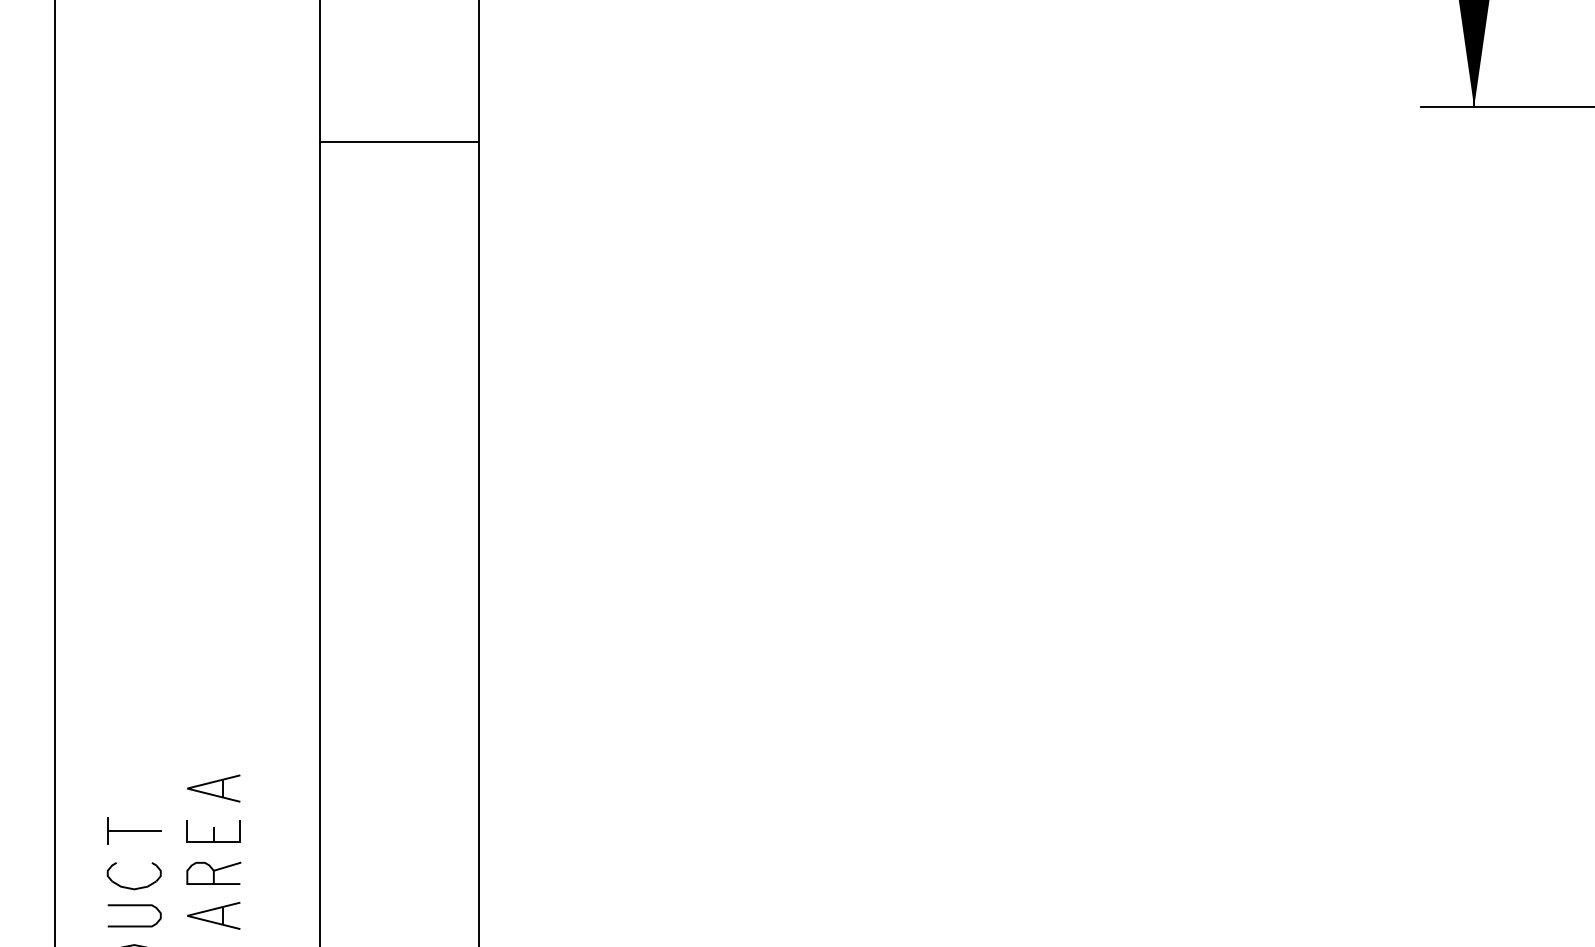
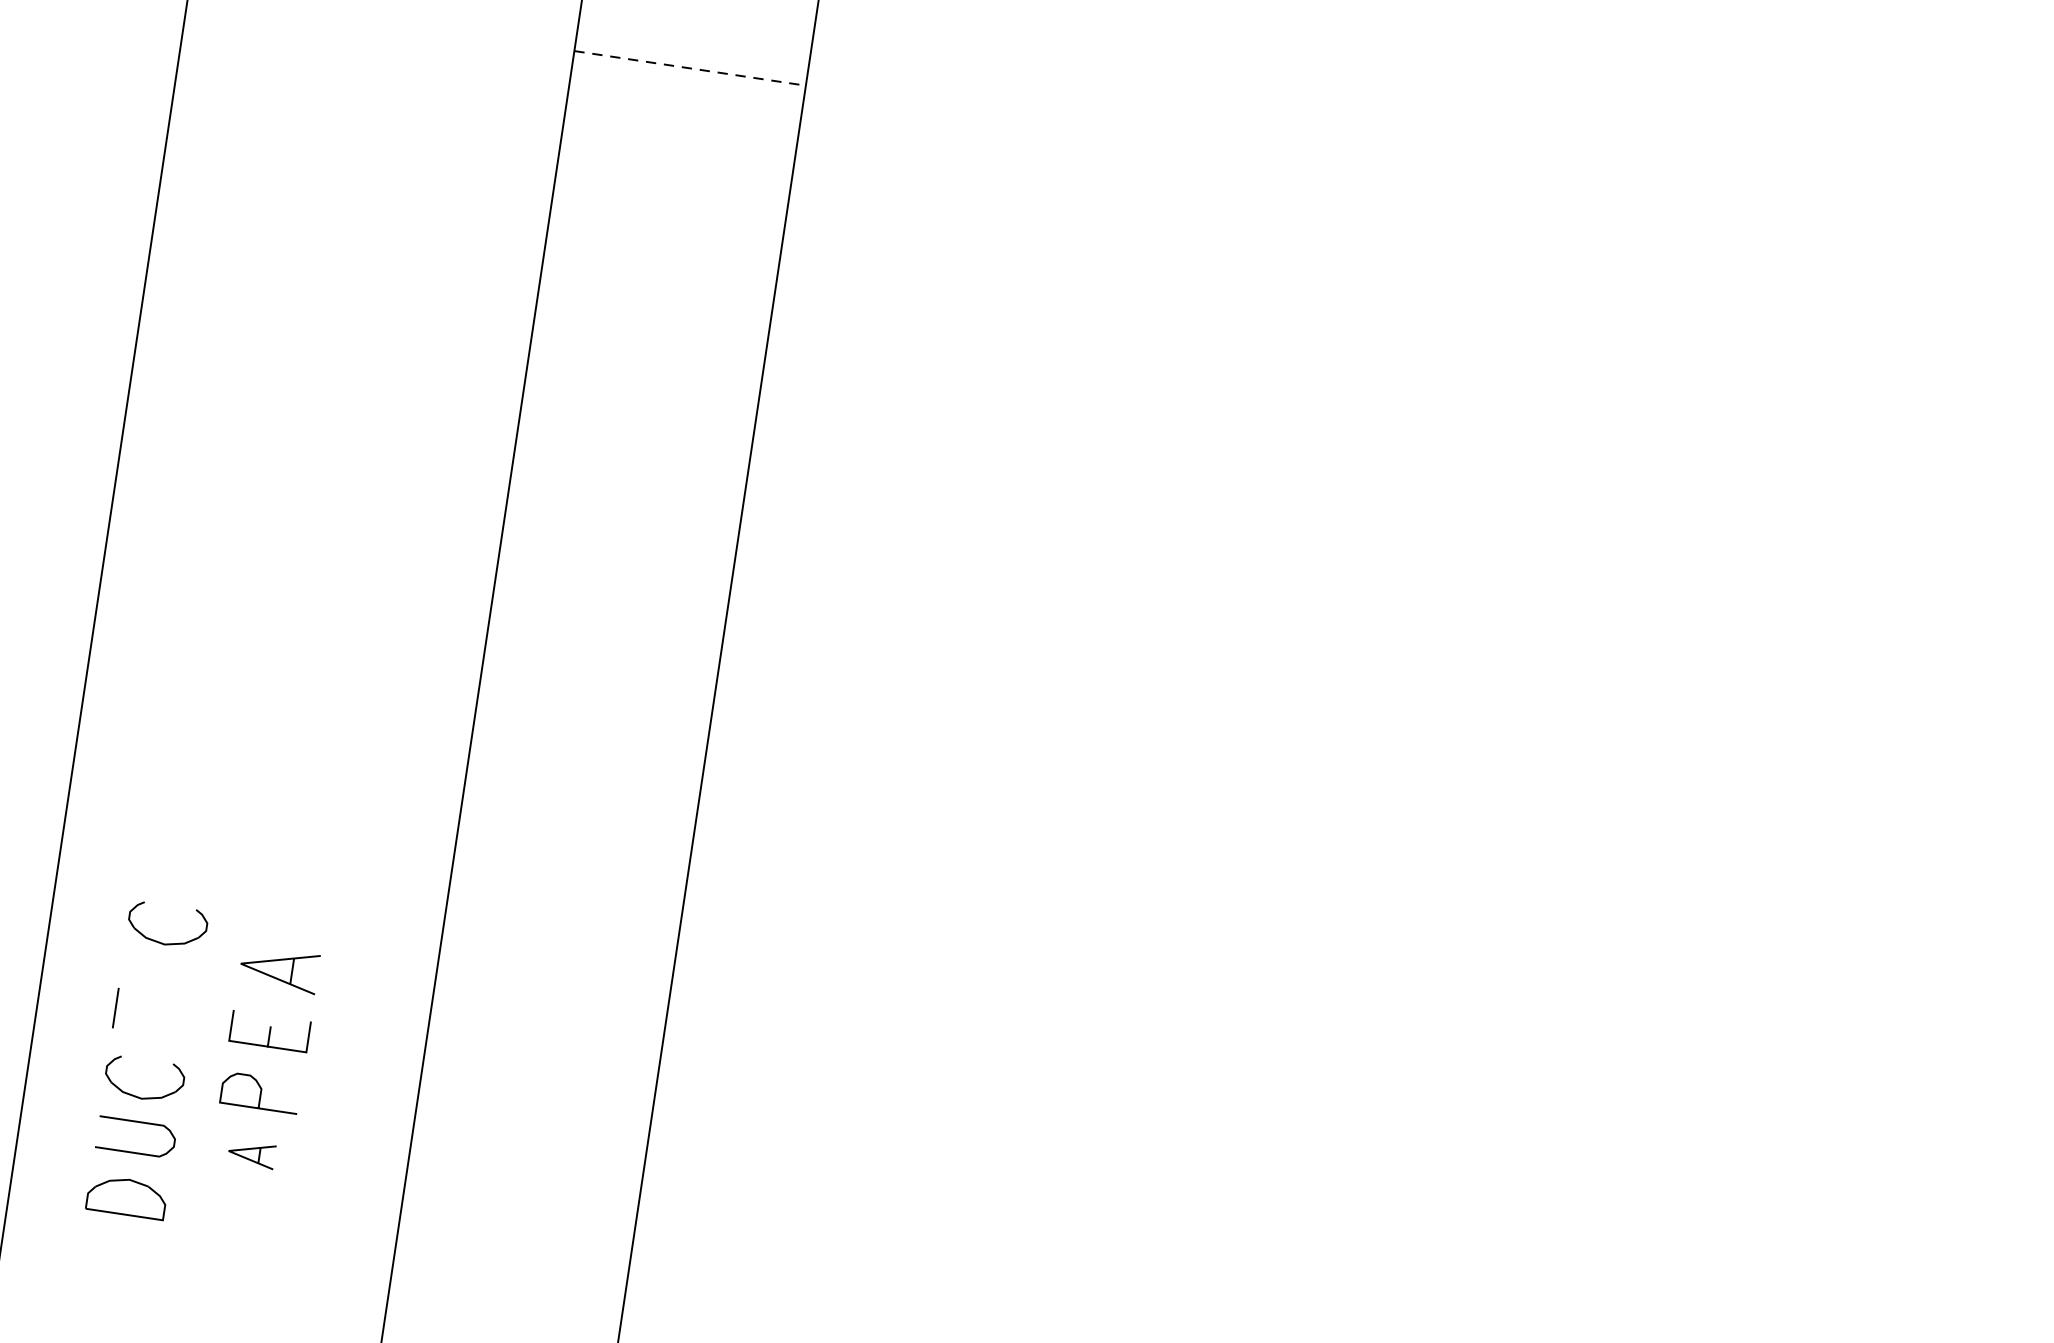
line: (399, 141) -> (690, 68), solid -> dashed
part: (131, 781) -> (161, 941), added
line: (133, 831) -> (153, 1014), removed
line: (226, 866) -> (280, 1085), removed
part: (213, 915) -> (251, 1154), size x0.6

